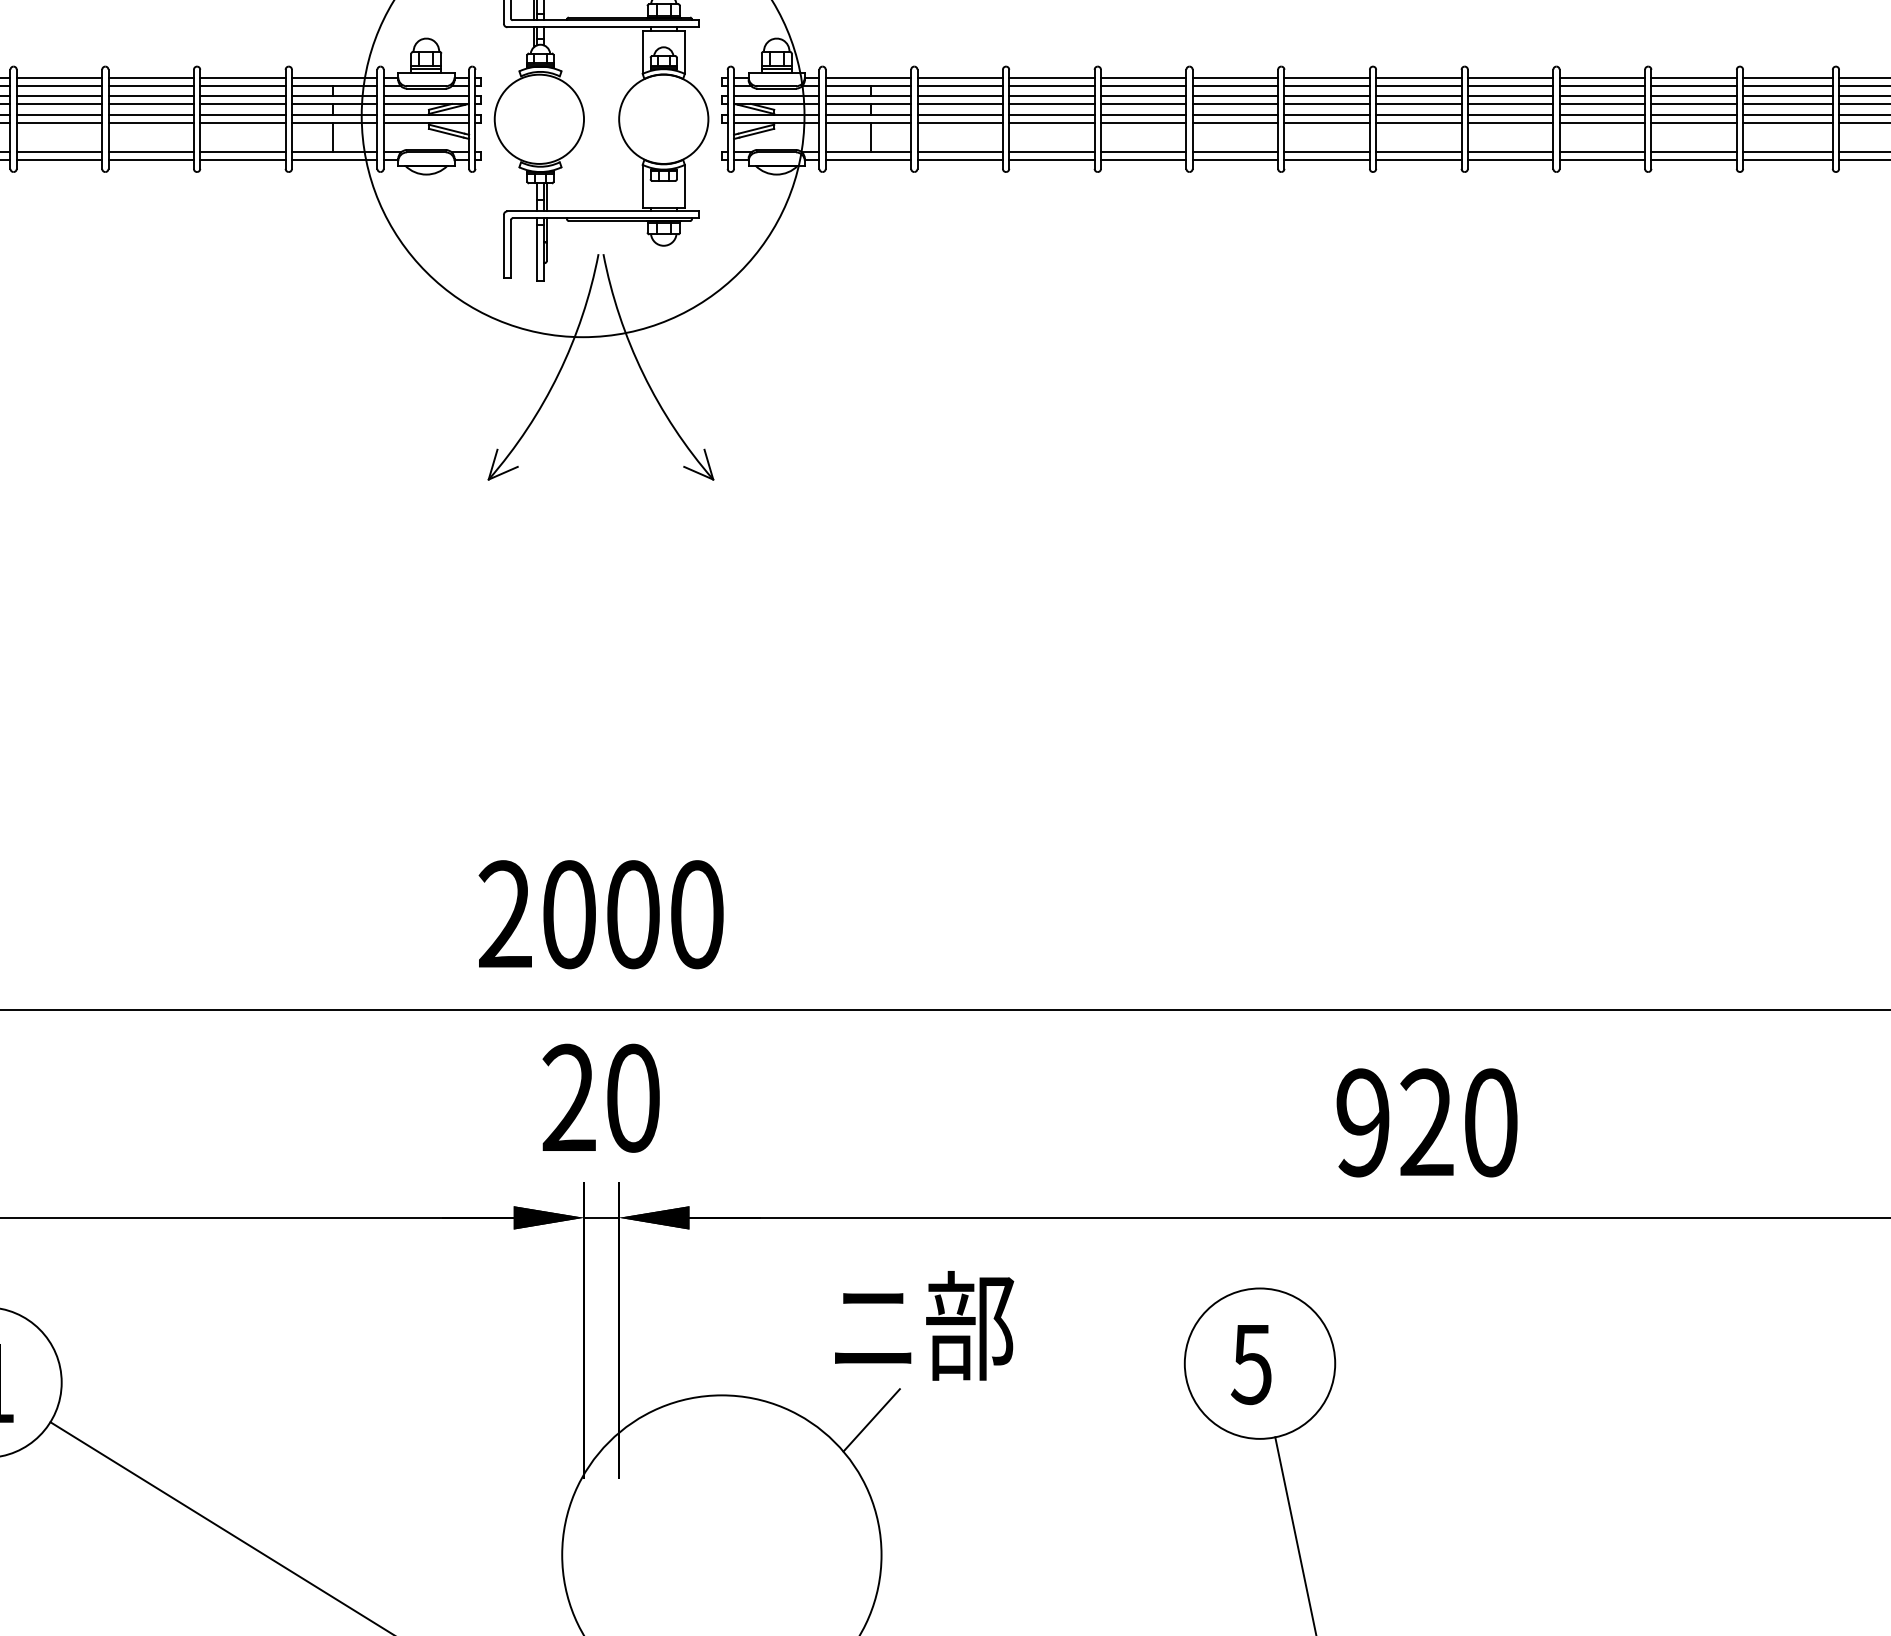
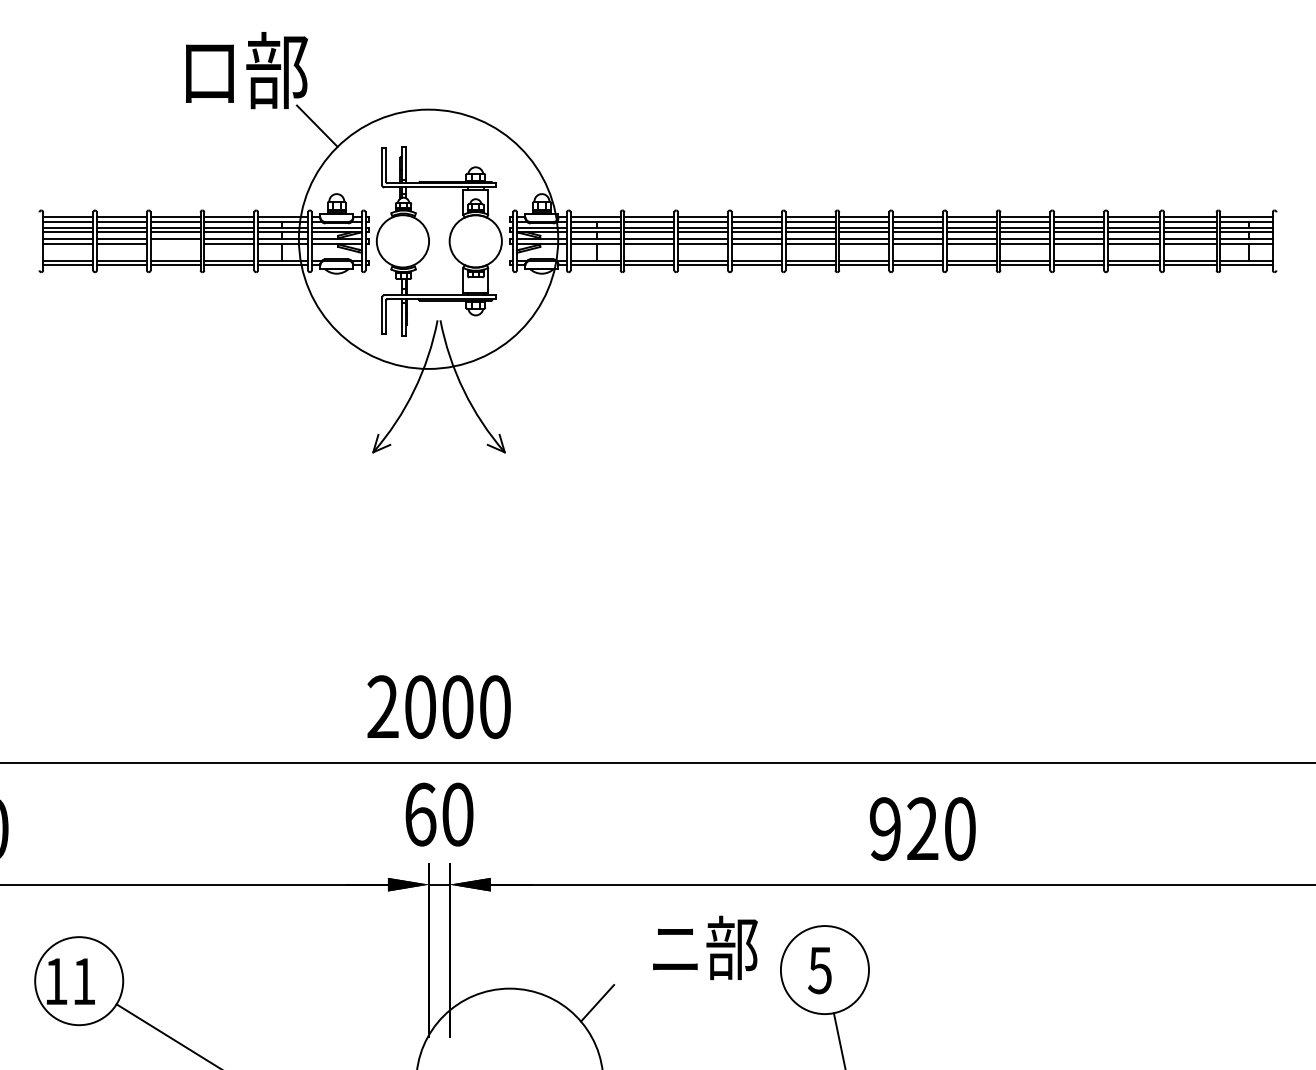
line: (150, 122) -> (175, 243), removed
text: (569, 1098) -> (420, 814), 20 -> 60
text: (924, 1325) -> (705, 947), moved

